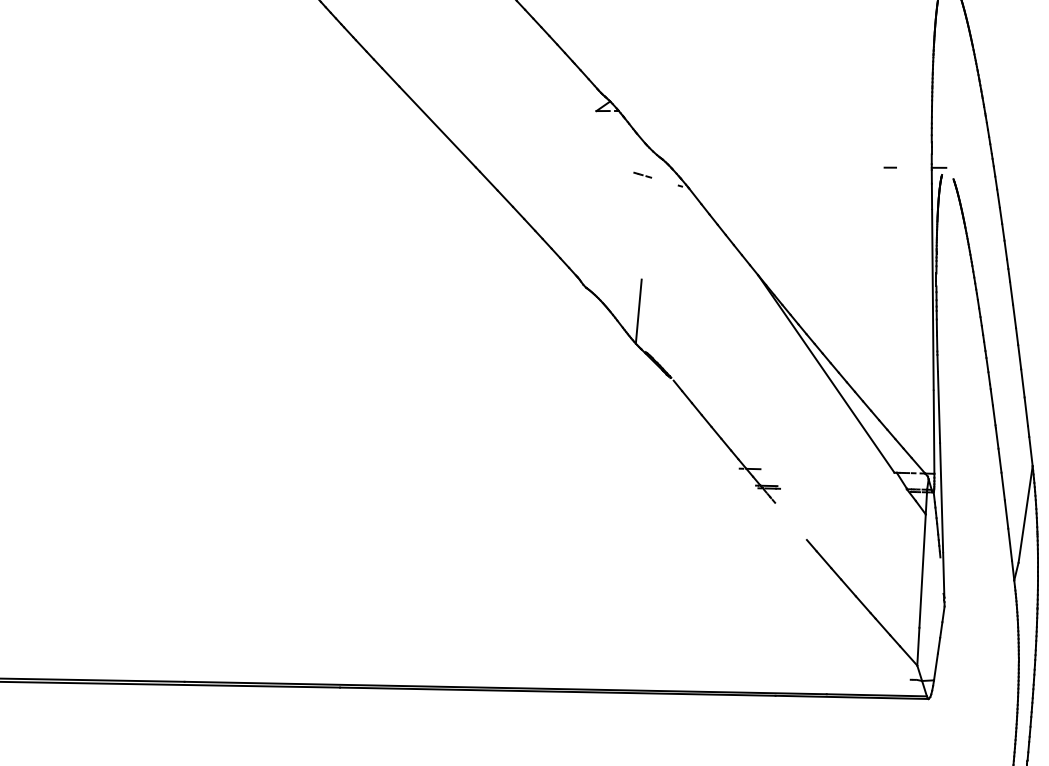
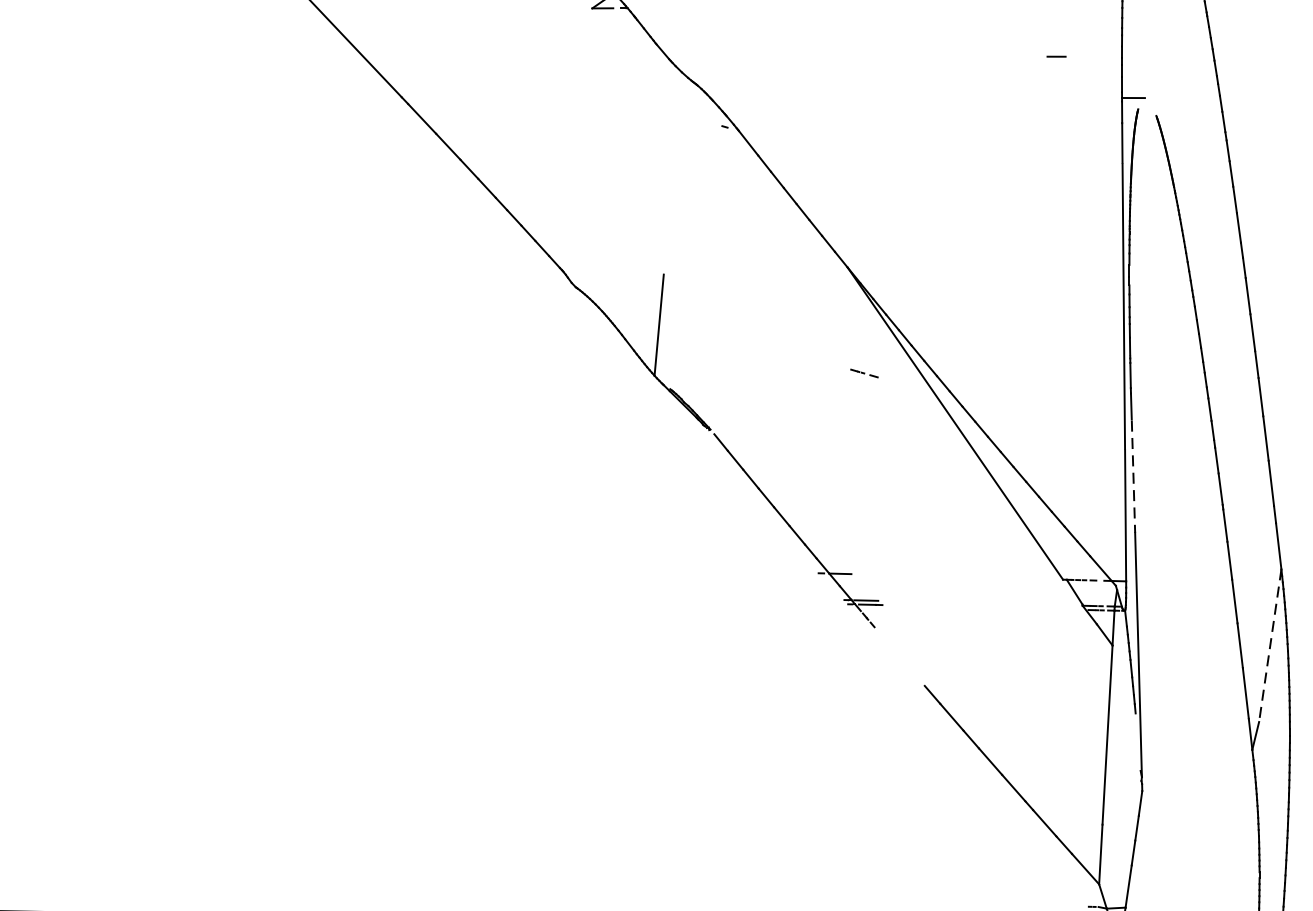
line: (889, 167) -> (1055, 56), moved
line: (642, 174) -> (864, 372), moved
line: (939, 407) -> (1134, 476), solid -> dashed
line: (1025, 514) -> (1270, 645), solid -> dashed

